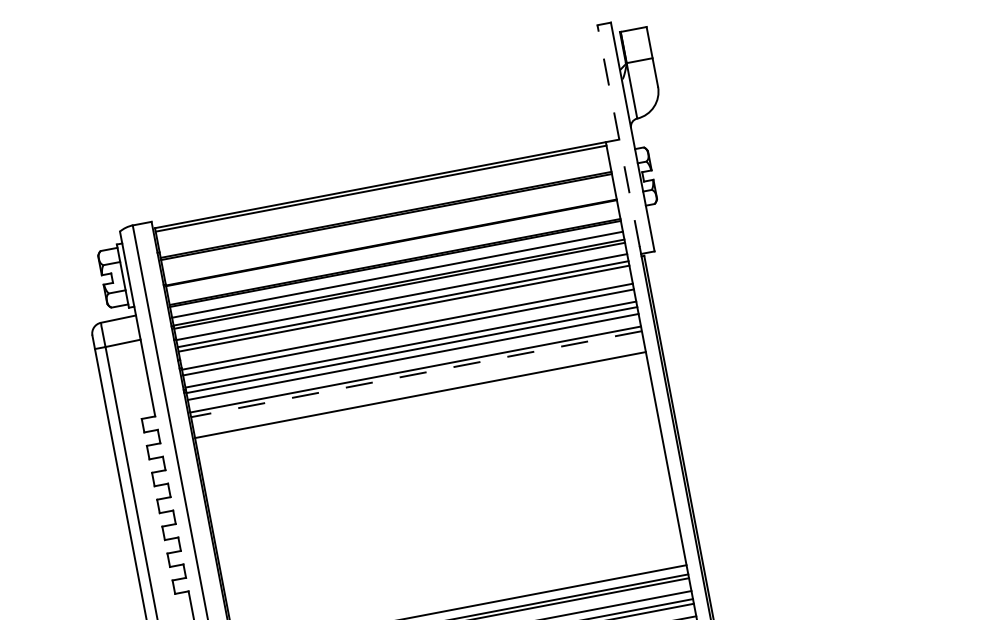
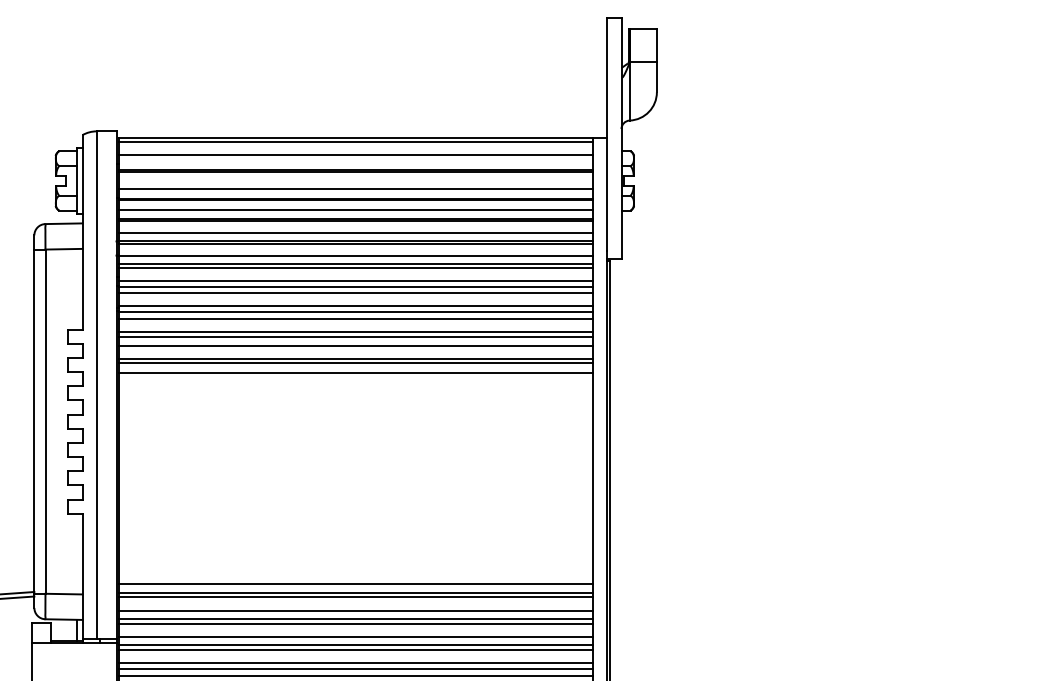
line: (618, 135) -> (607, 134), dashed -> solid
line: (382, 200) -> (355, 154), added
line: (389, 233) -> (355, 189), added
line: (393, 253) -> (355, 210), added
line: (405, 320) -> (355, 280), added
line: (416, 374) -> (355, 337), dashed -> solid
line: (417, 382) -> (355, 345), added
line: (420, 399) -> (355, 363), added
line: (422, 408) -> (355, 373), added

